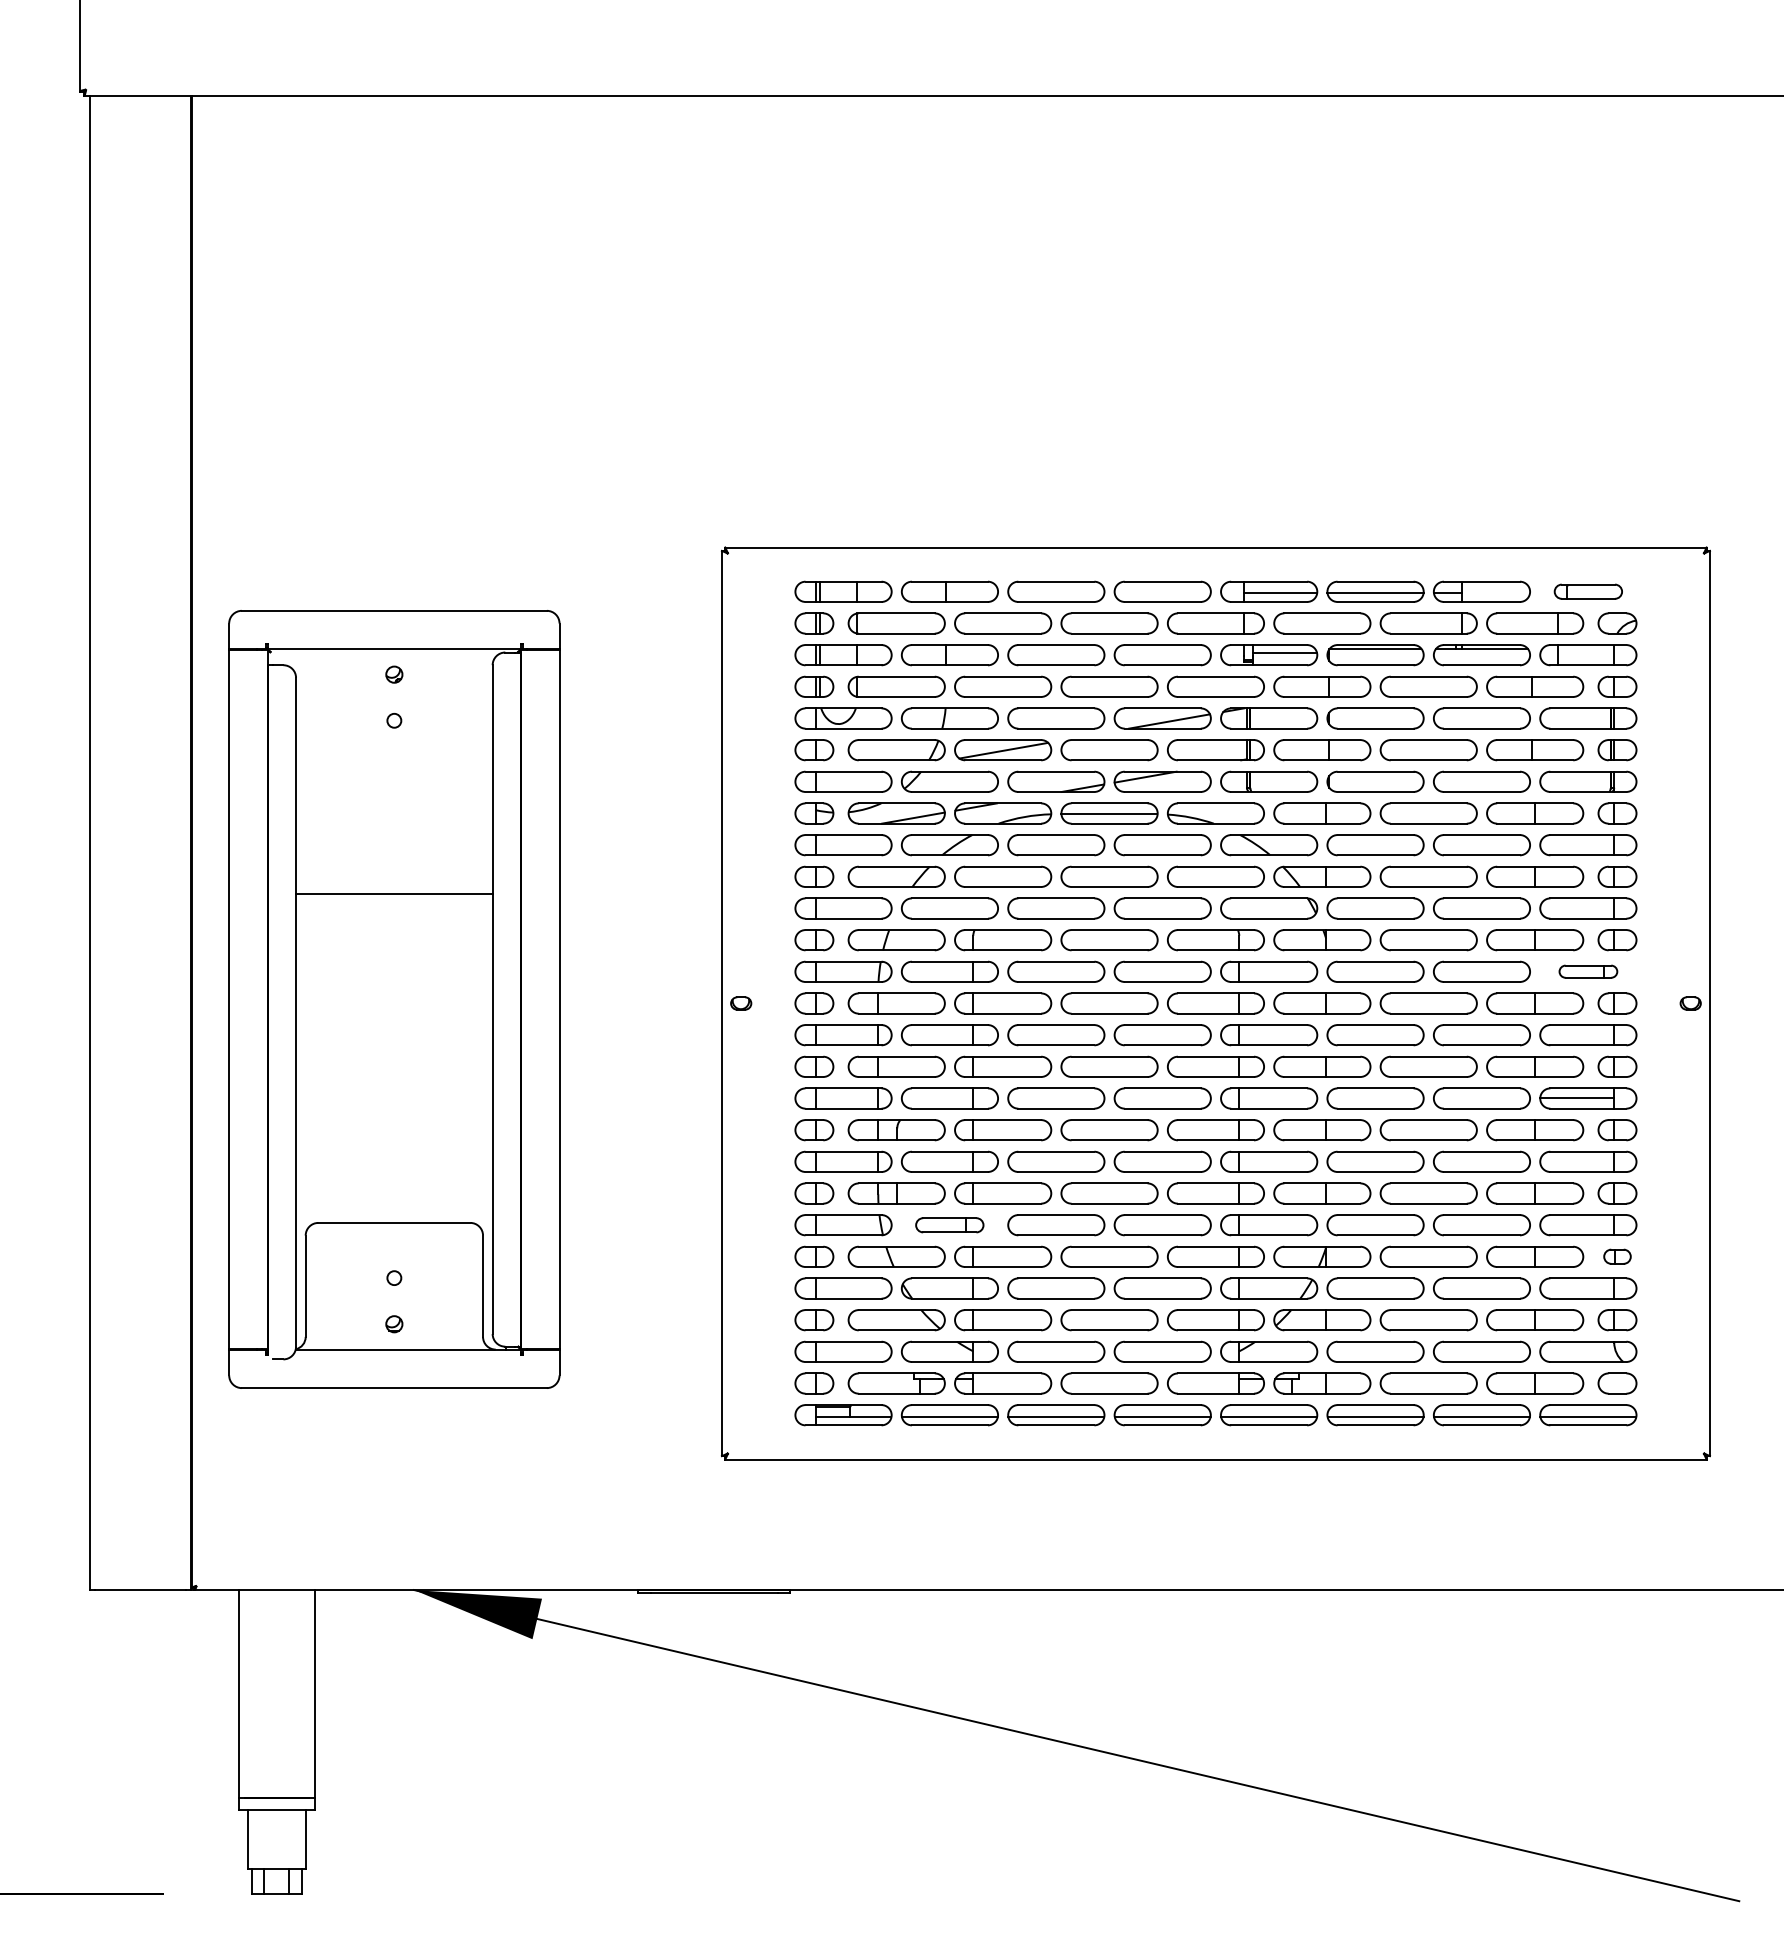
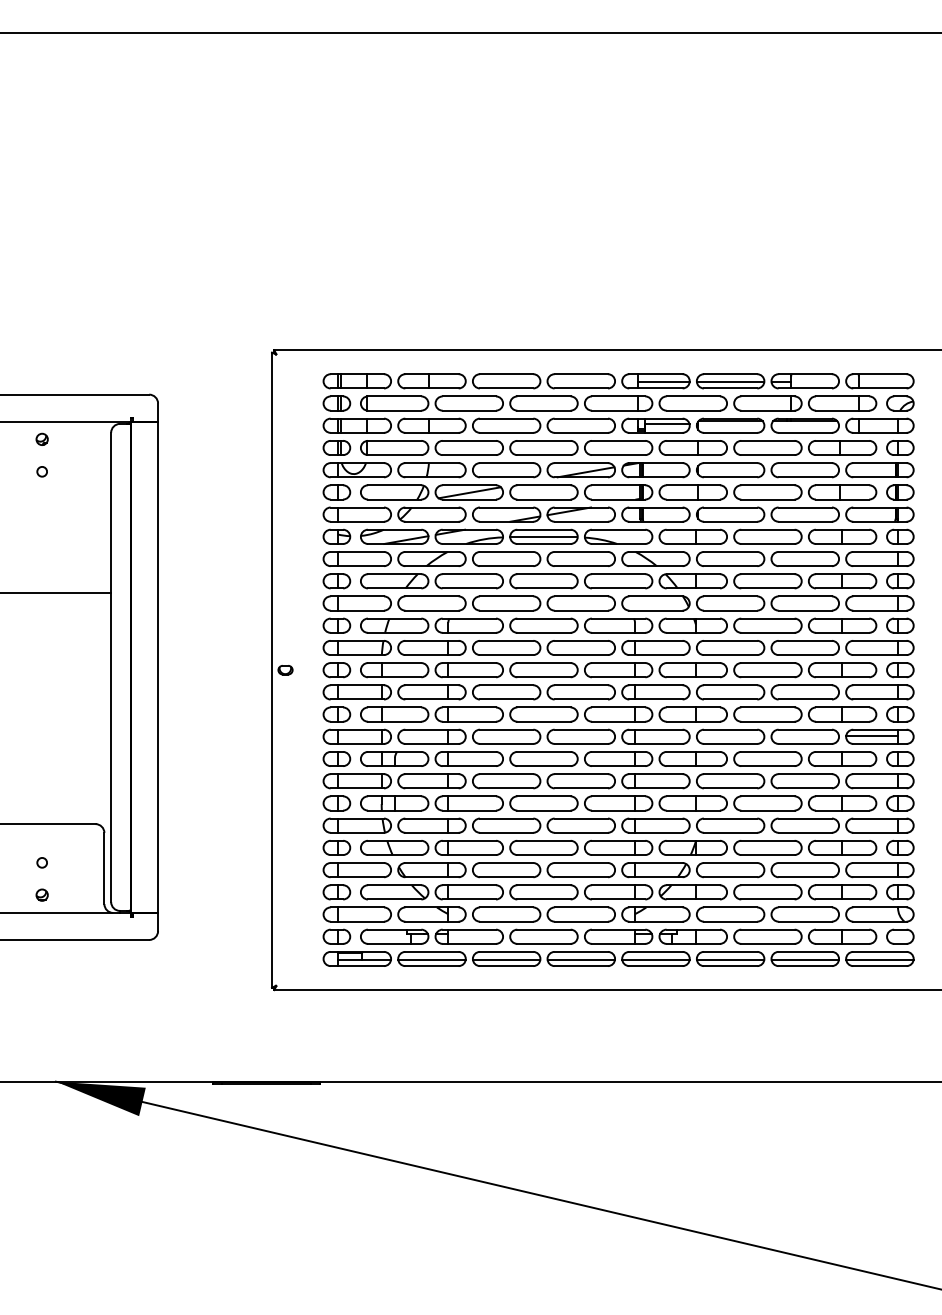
part: (1588, 591) -> (880, 381), size x1.43
part: (1588, 971) -> (880, 647), size x1.67
part: (949, 1225) -> (431, 825), size x1.43
part: (1617, 1256) -> (900, 847), size x1.43

